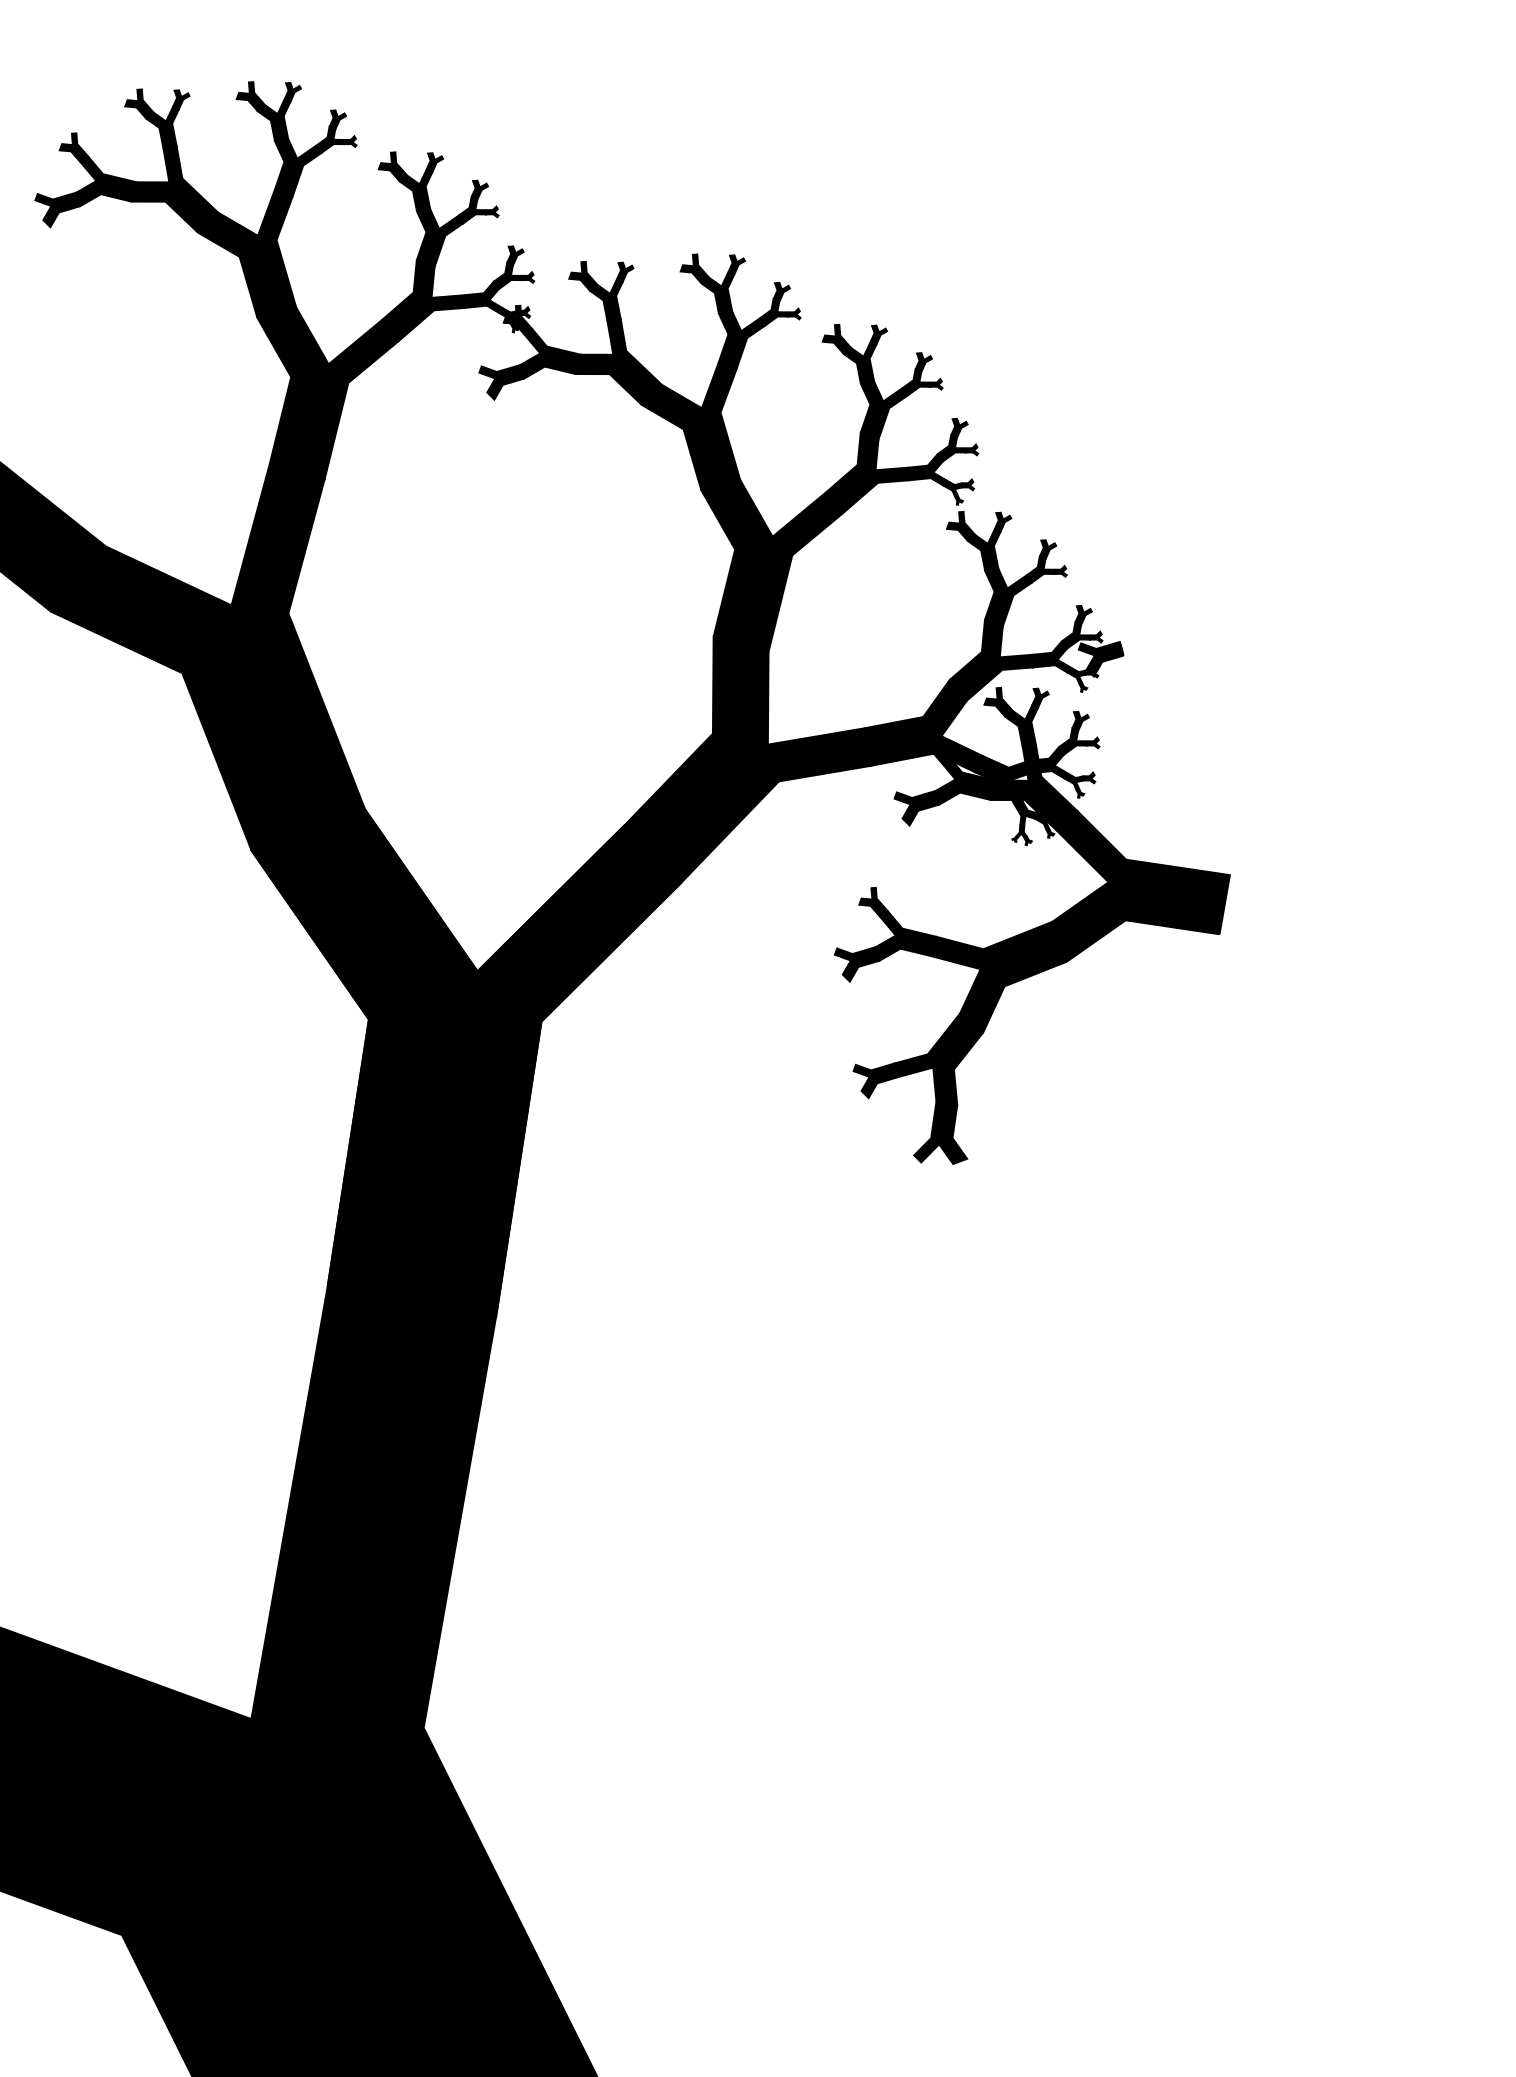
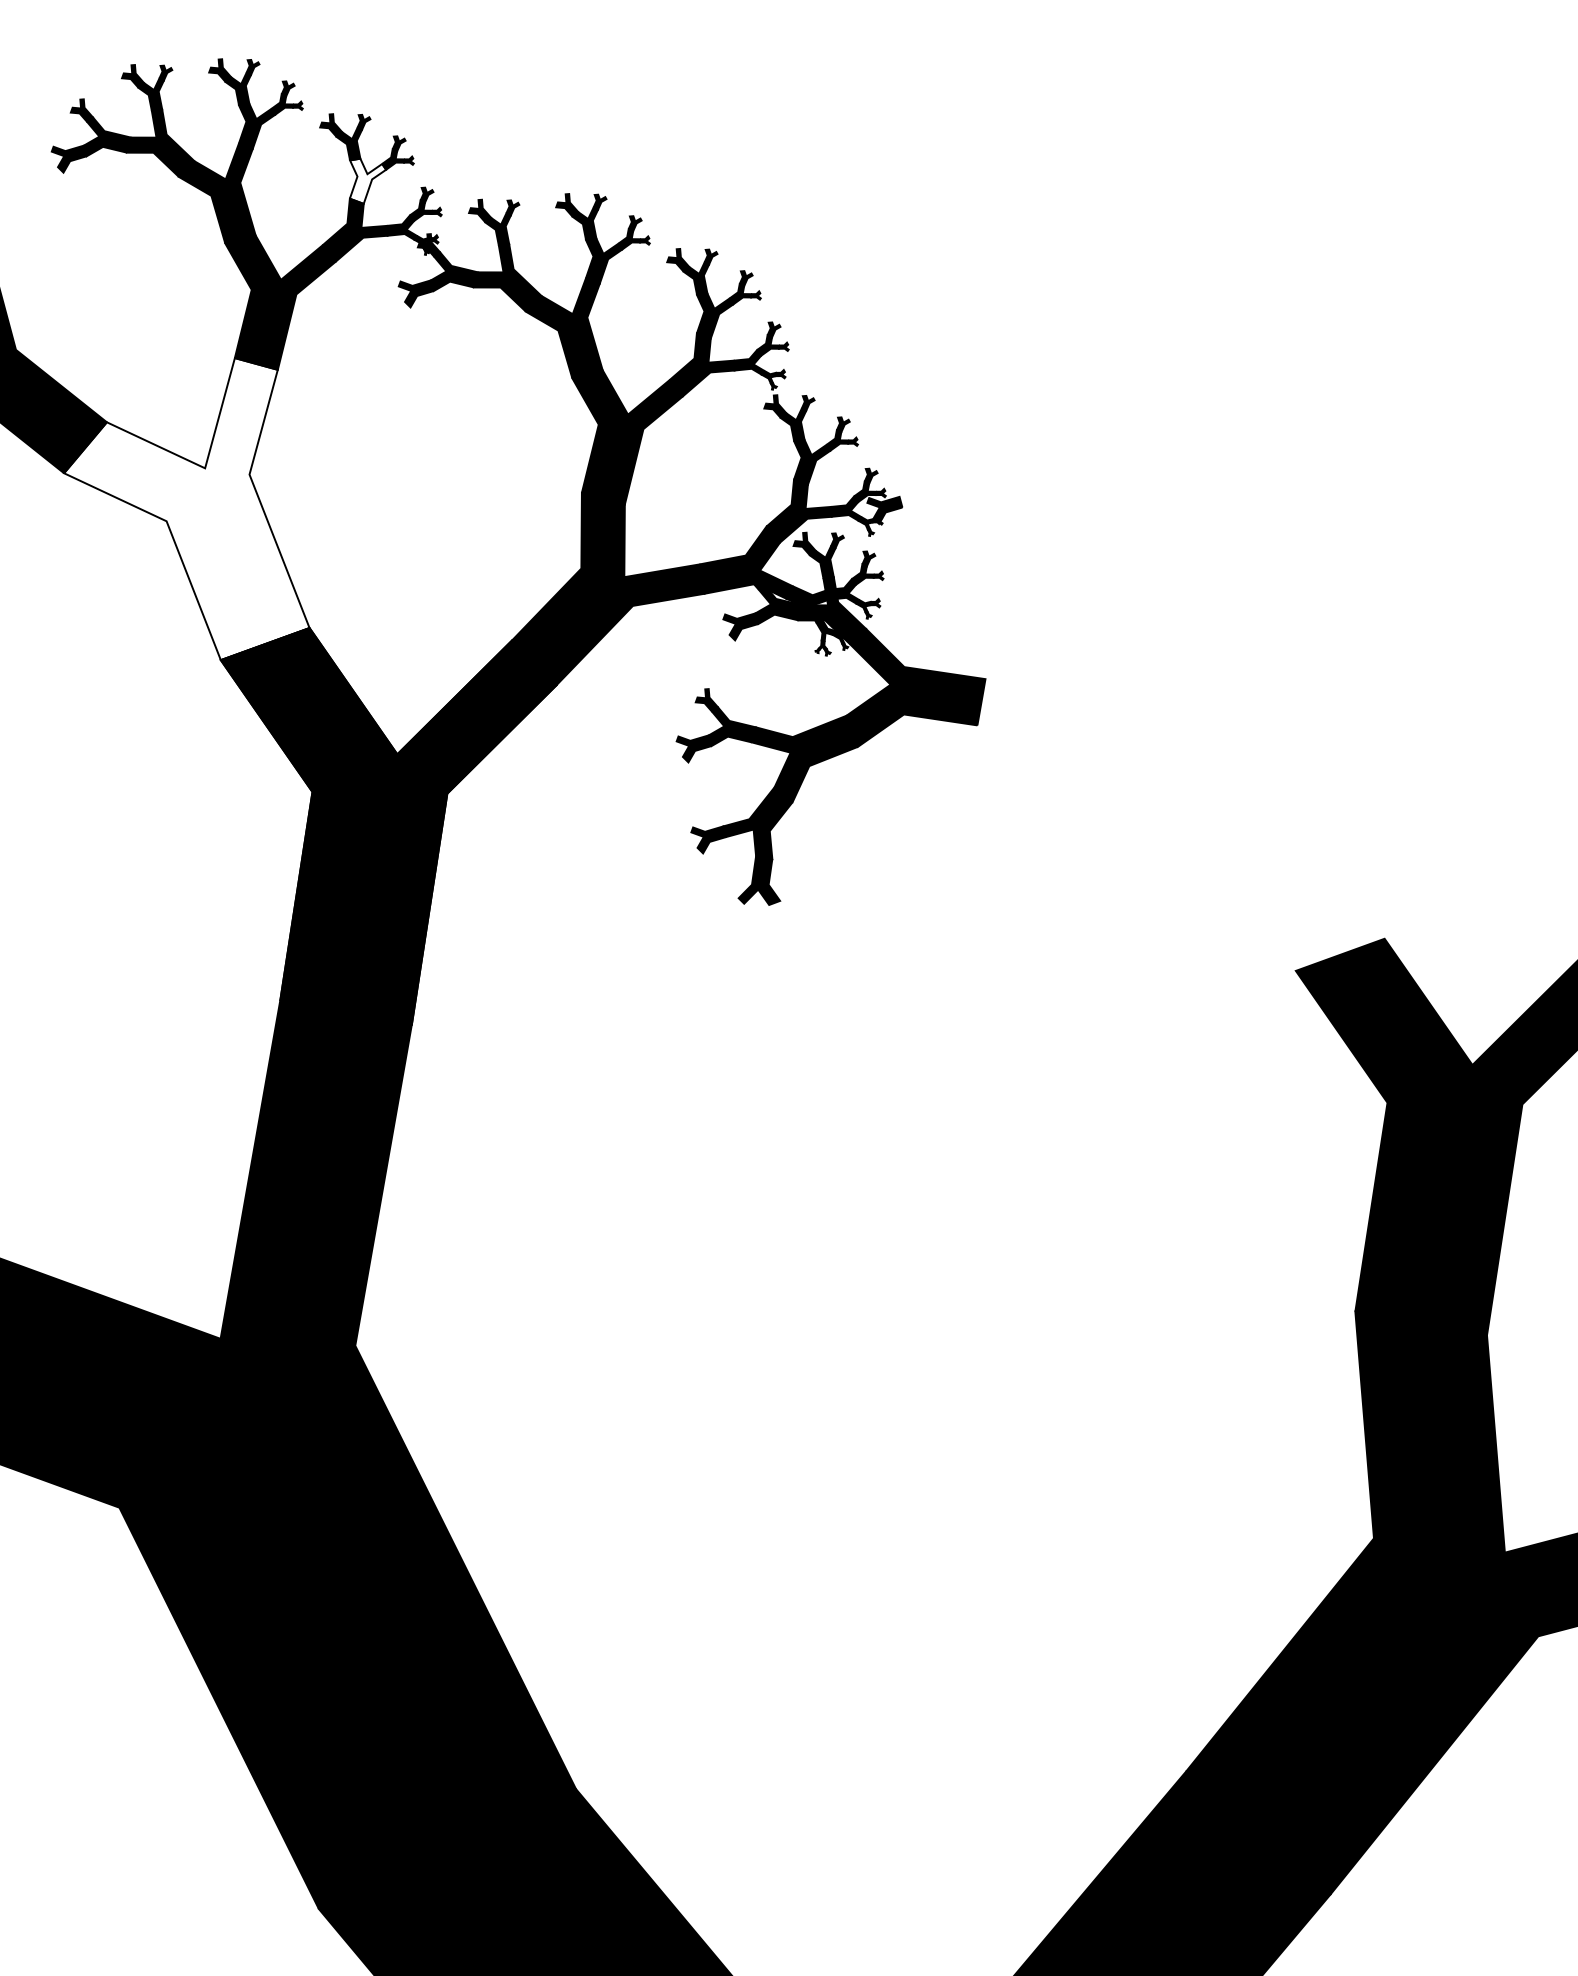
fill: (439, 237) -> (367, 180), removed
fill: (207, 658) -> (186, 509), removed

